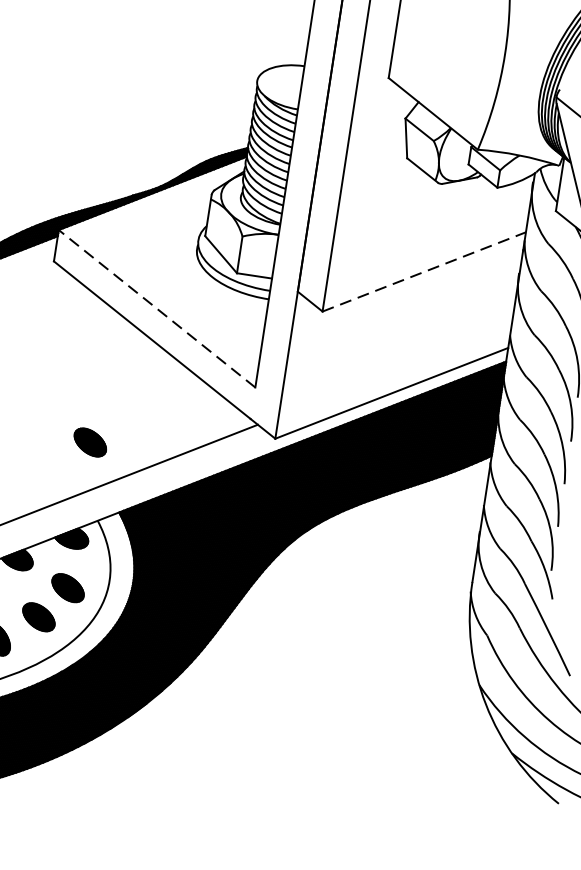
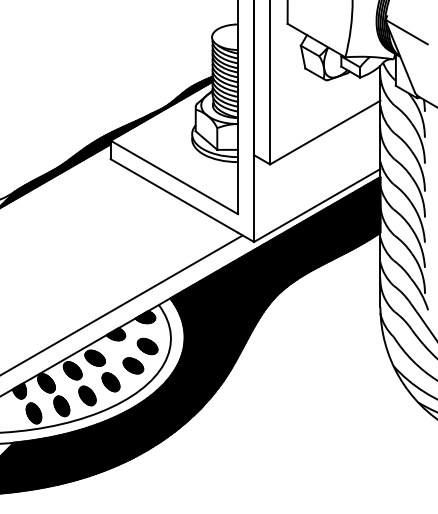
line: (424, 271) -> (325, 132), dashed -> solid
line: (157, 308) -> (174, 177), dashed -> solid
part: (90, 442) -> (147, 260), removed

